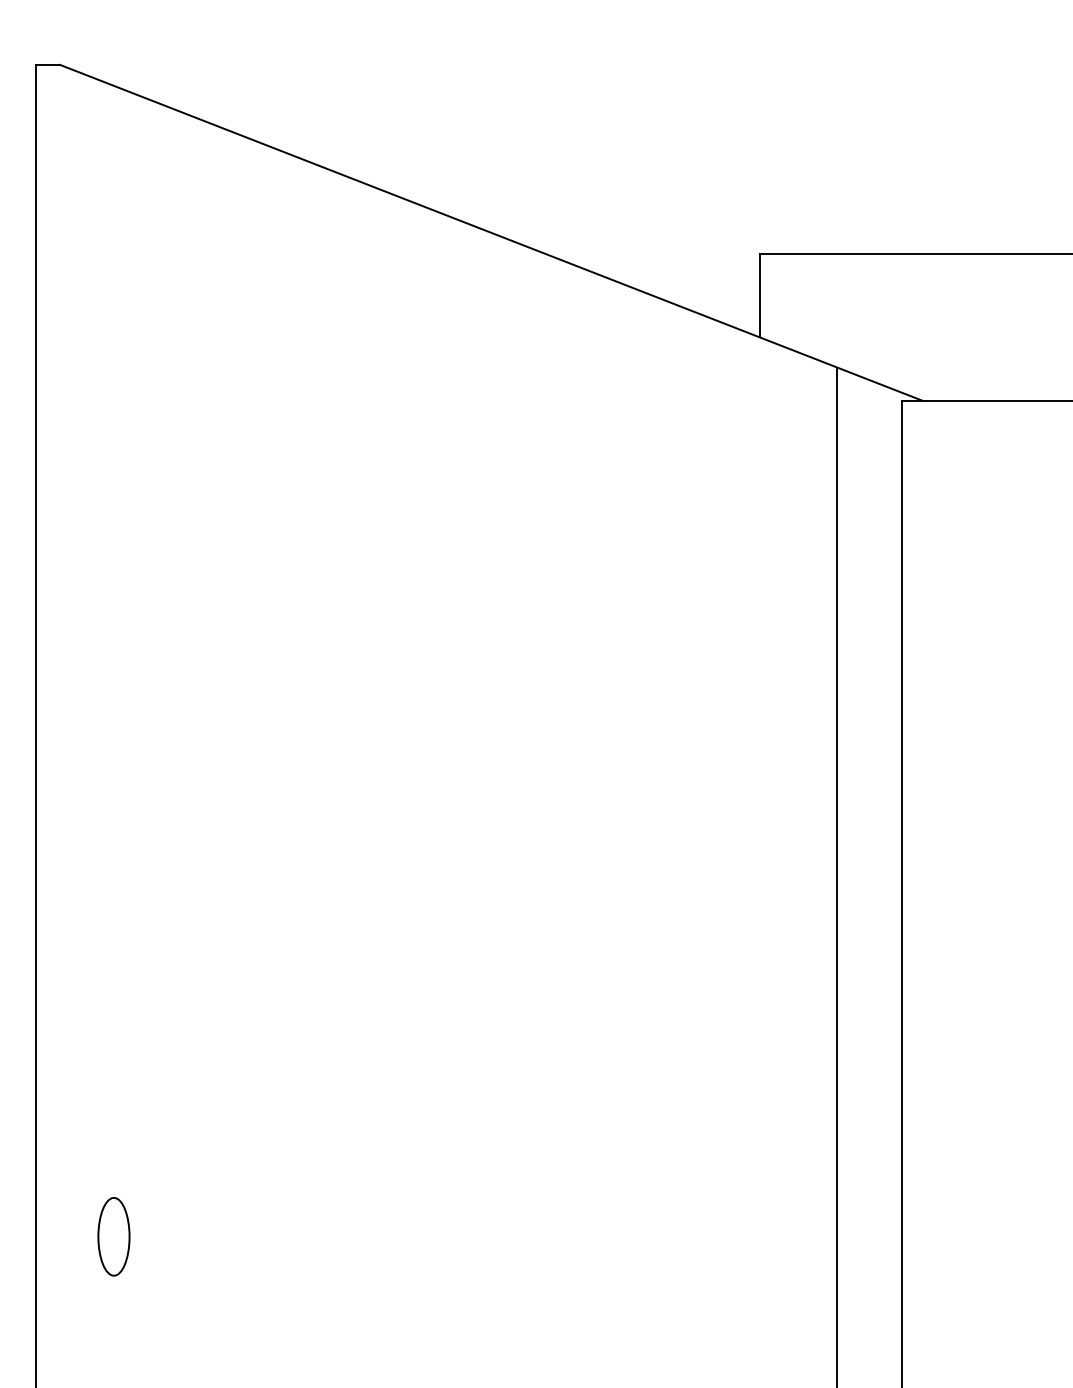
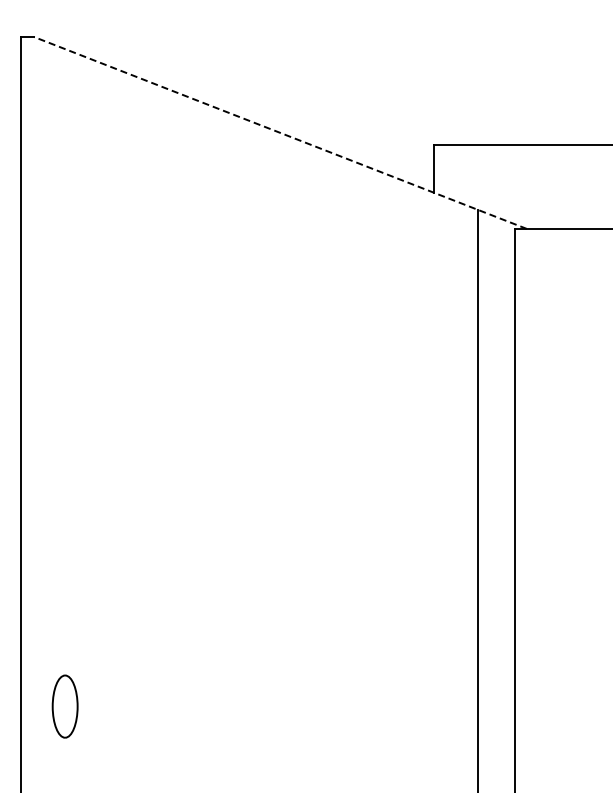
line: (490, 231) -> (280, 132), solid -> dashed
part: (112, 1236) -> (64, 706), size x1.4

